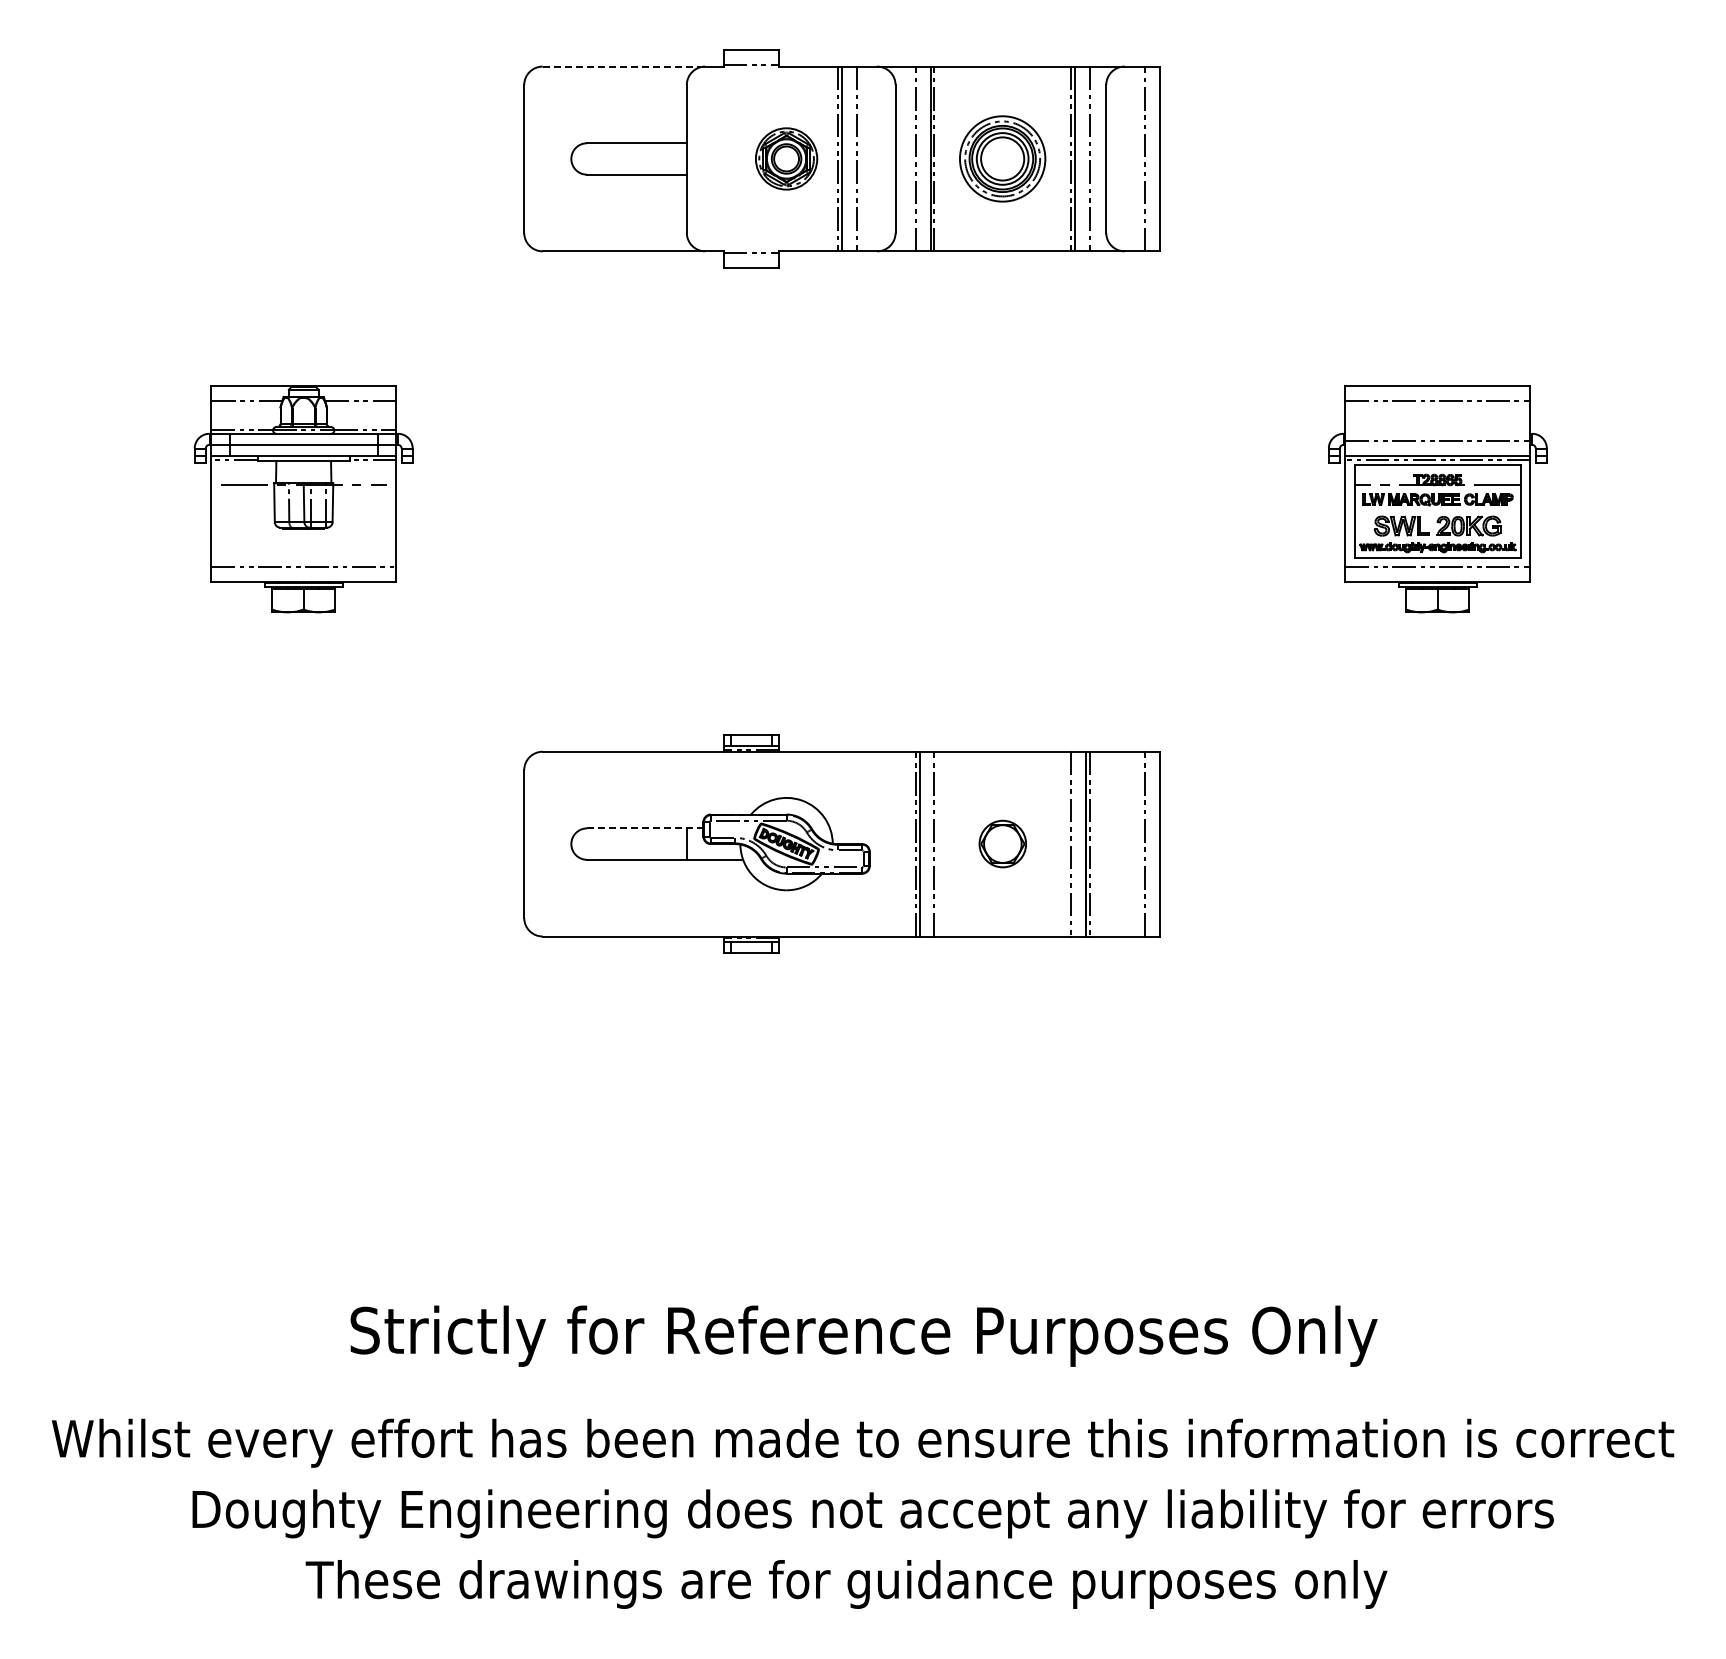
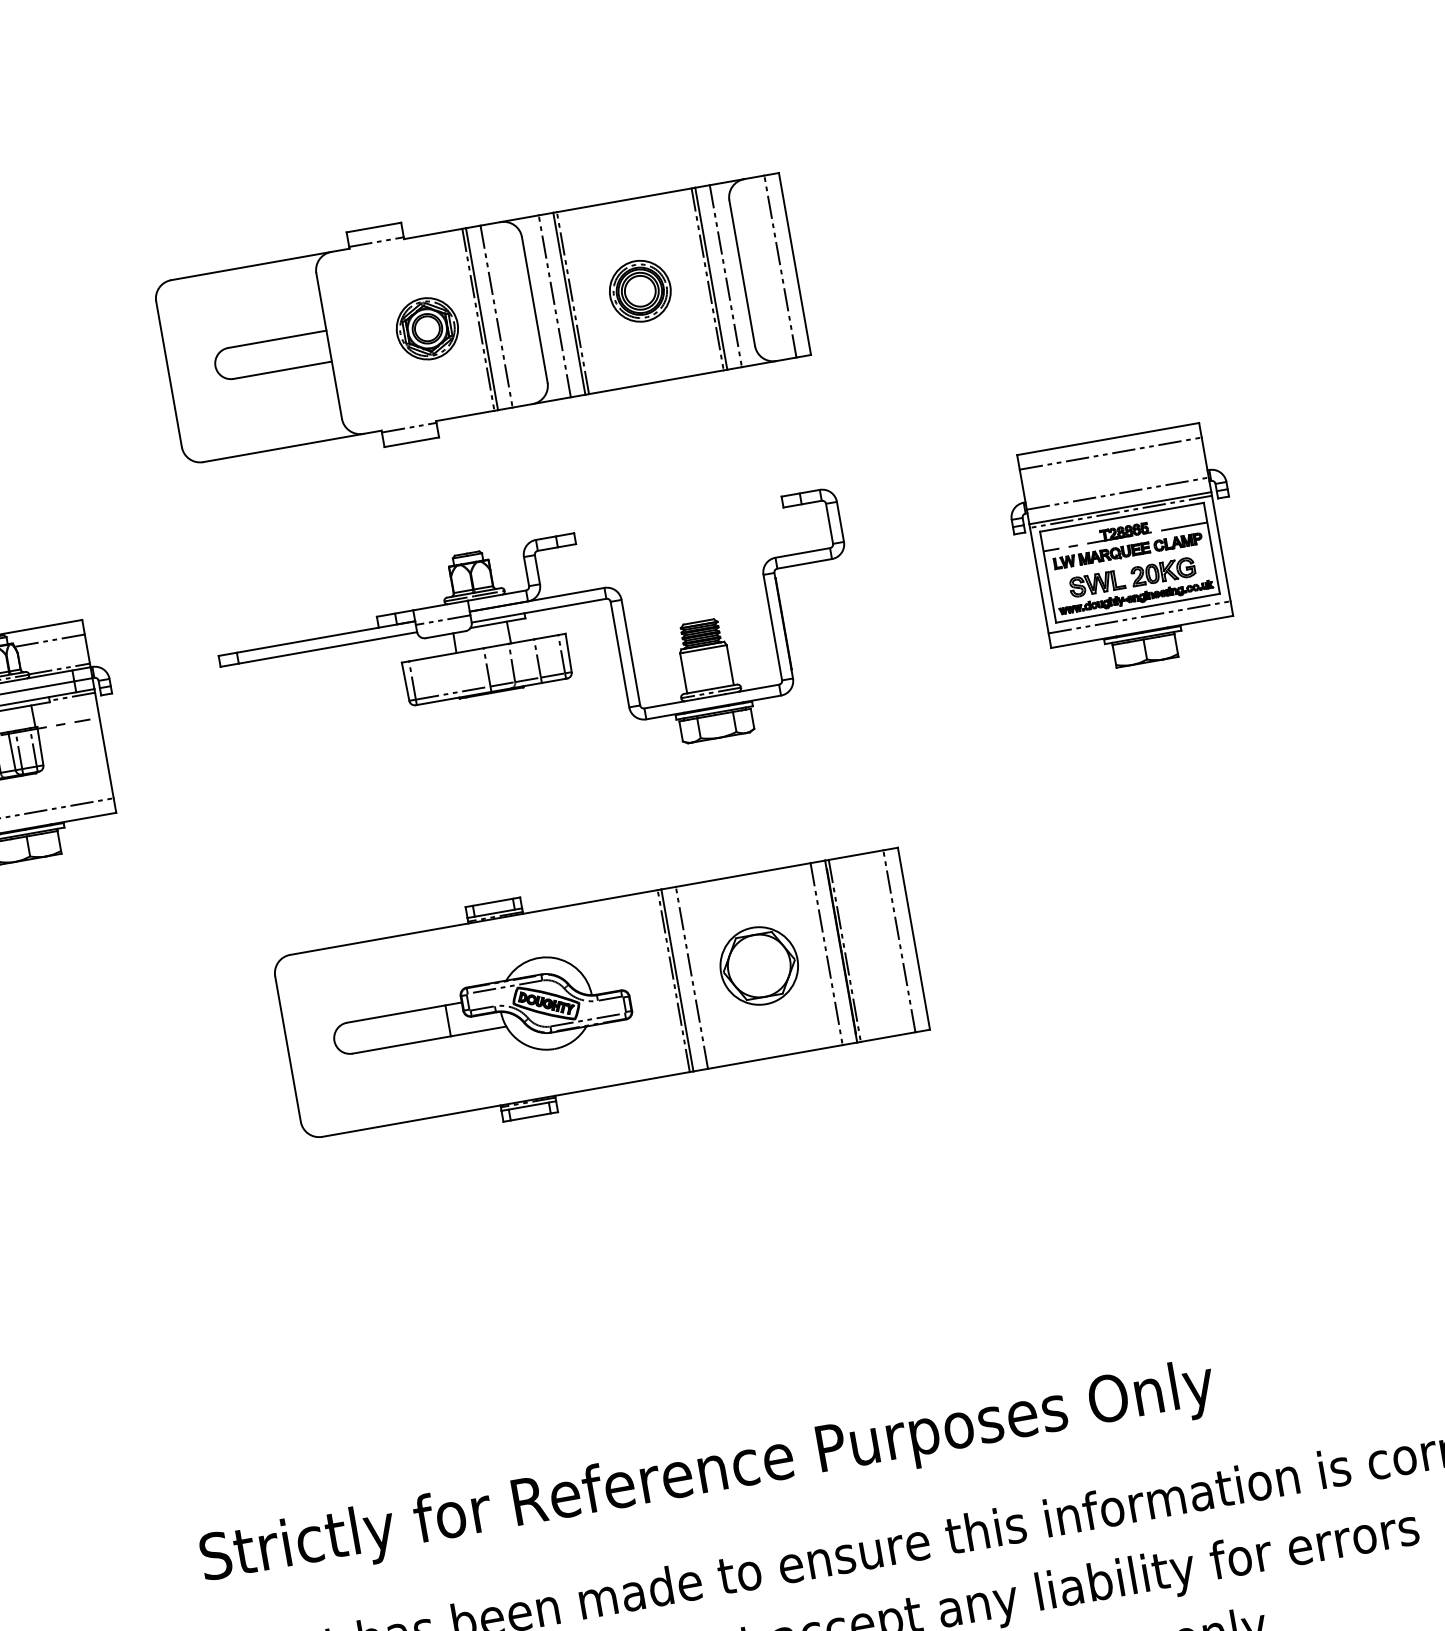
line: (624, 66) -> (251, 265), dashed -> solid
part: (1002, 158) -> (639, 290), size x0.71
part: (841, 498) -> (540, 653), added
line: (645, 828) -> (404, 1012), dashed -> solid
part: (1002, 843) -> (758, 965), size x1.67

